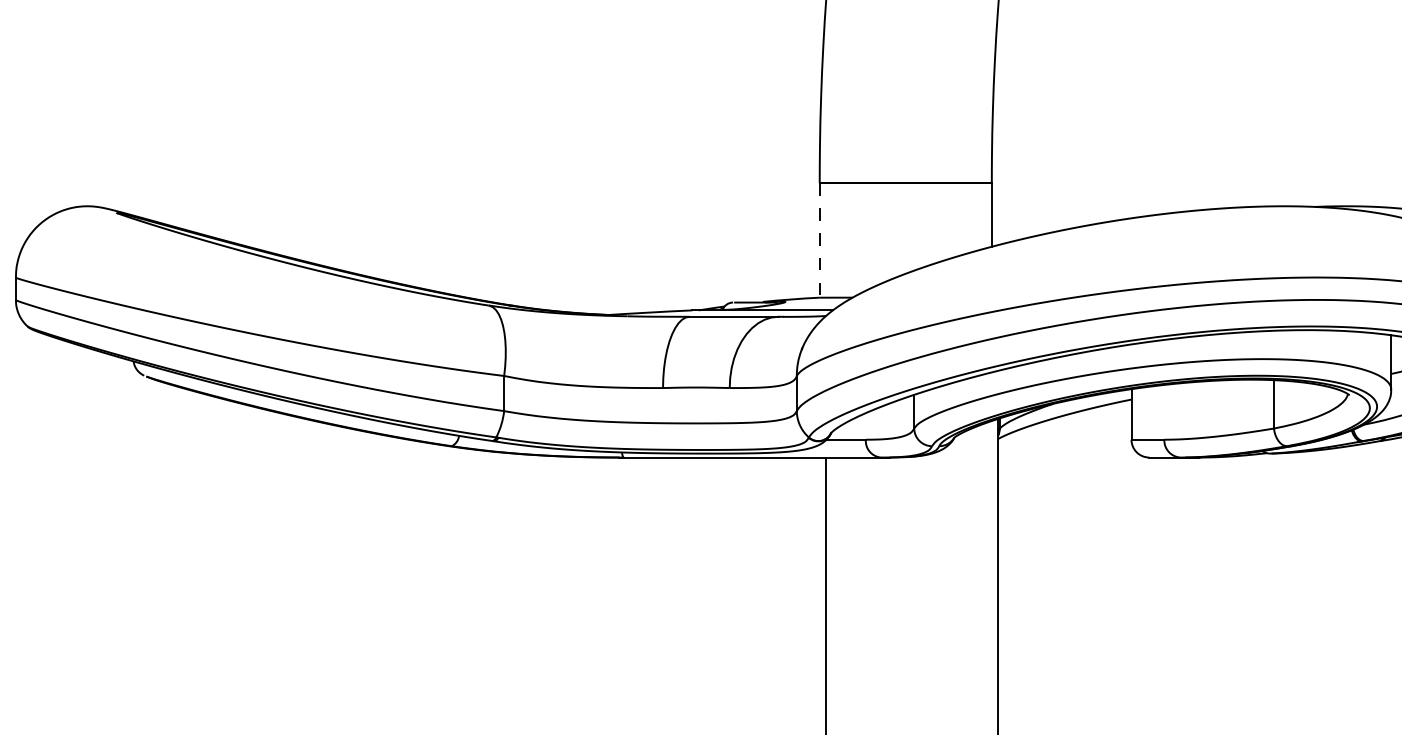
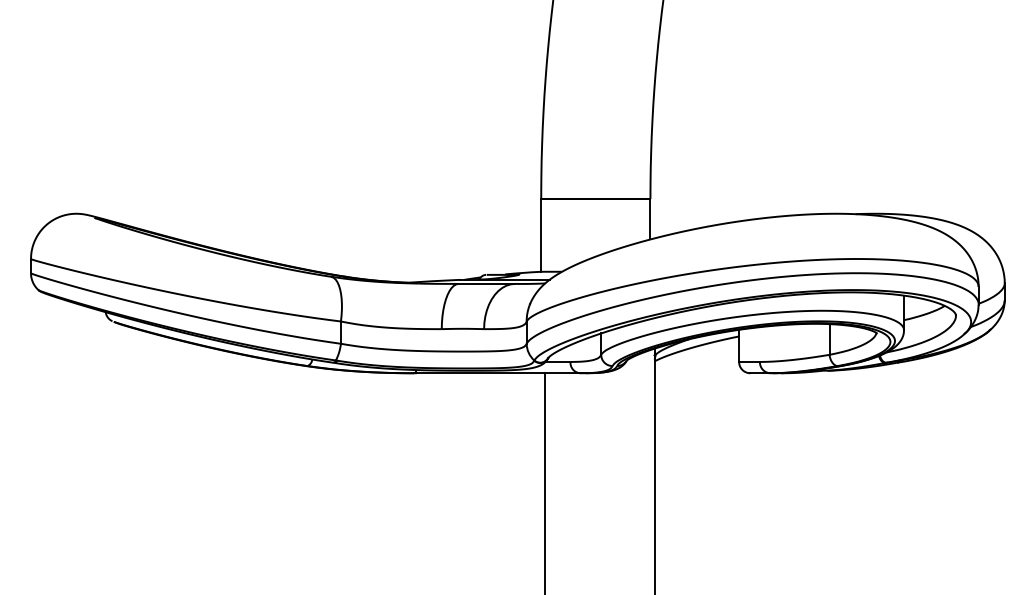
line: (820, 240) -> (541, 235), dashed -> solid

